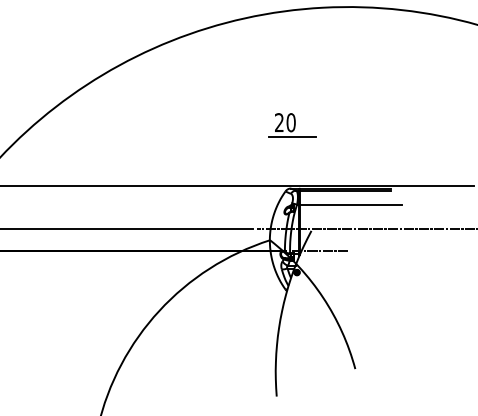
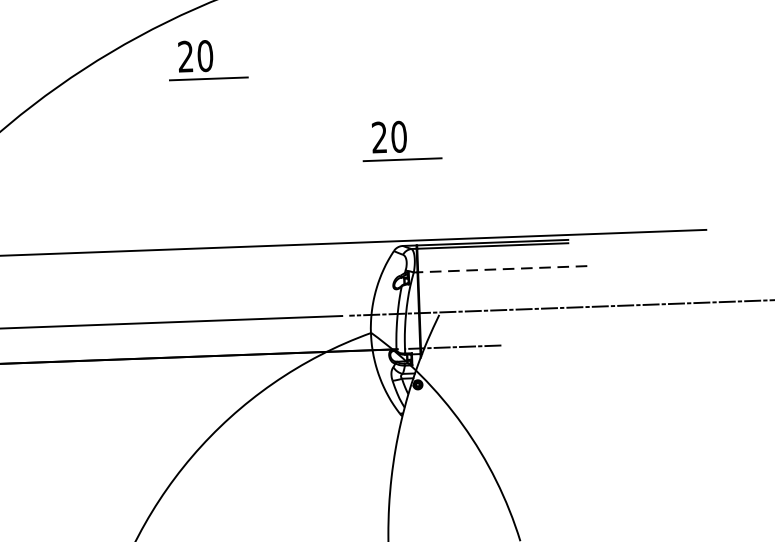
part: (177, 72) -> (207, 60), added
line: (350, 204) -> (502, 268), solid -> dashed

